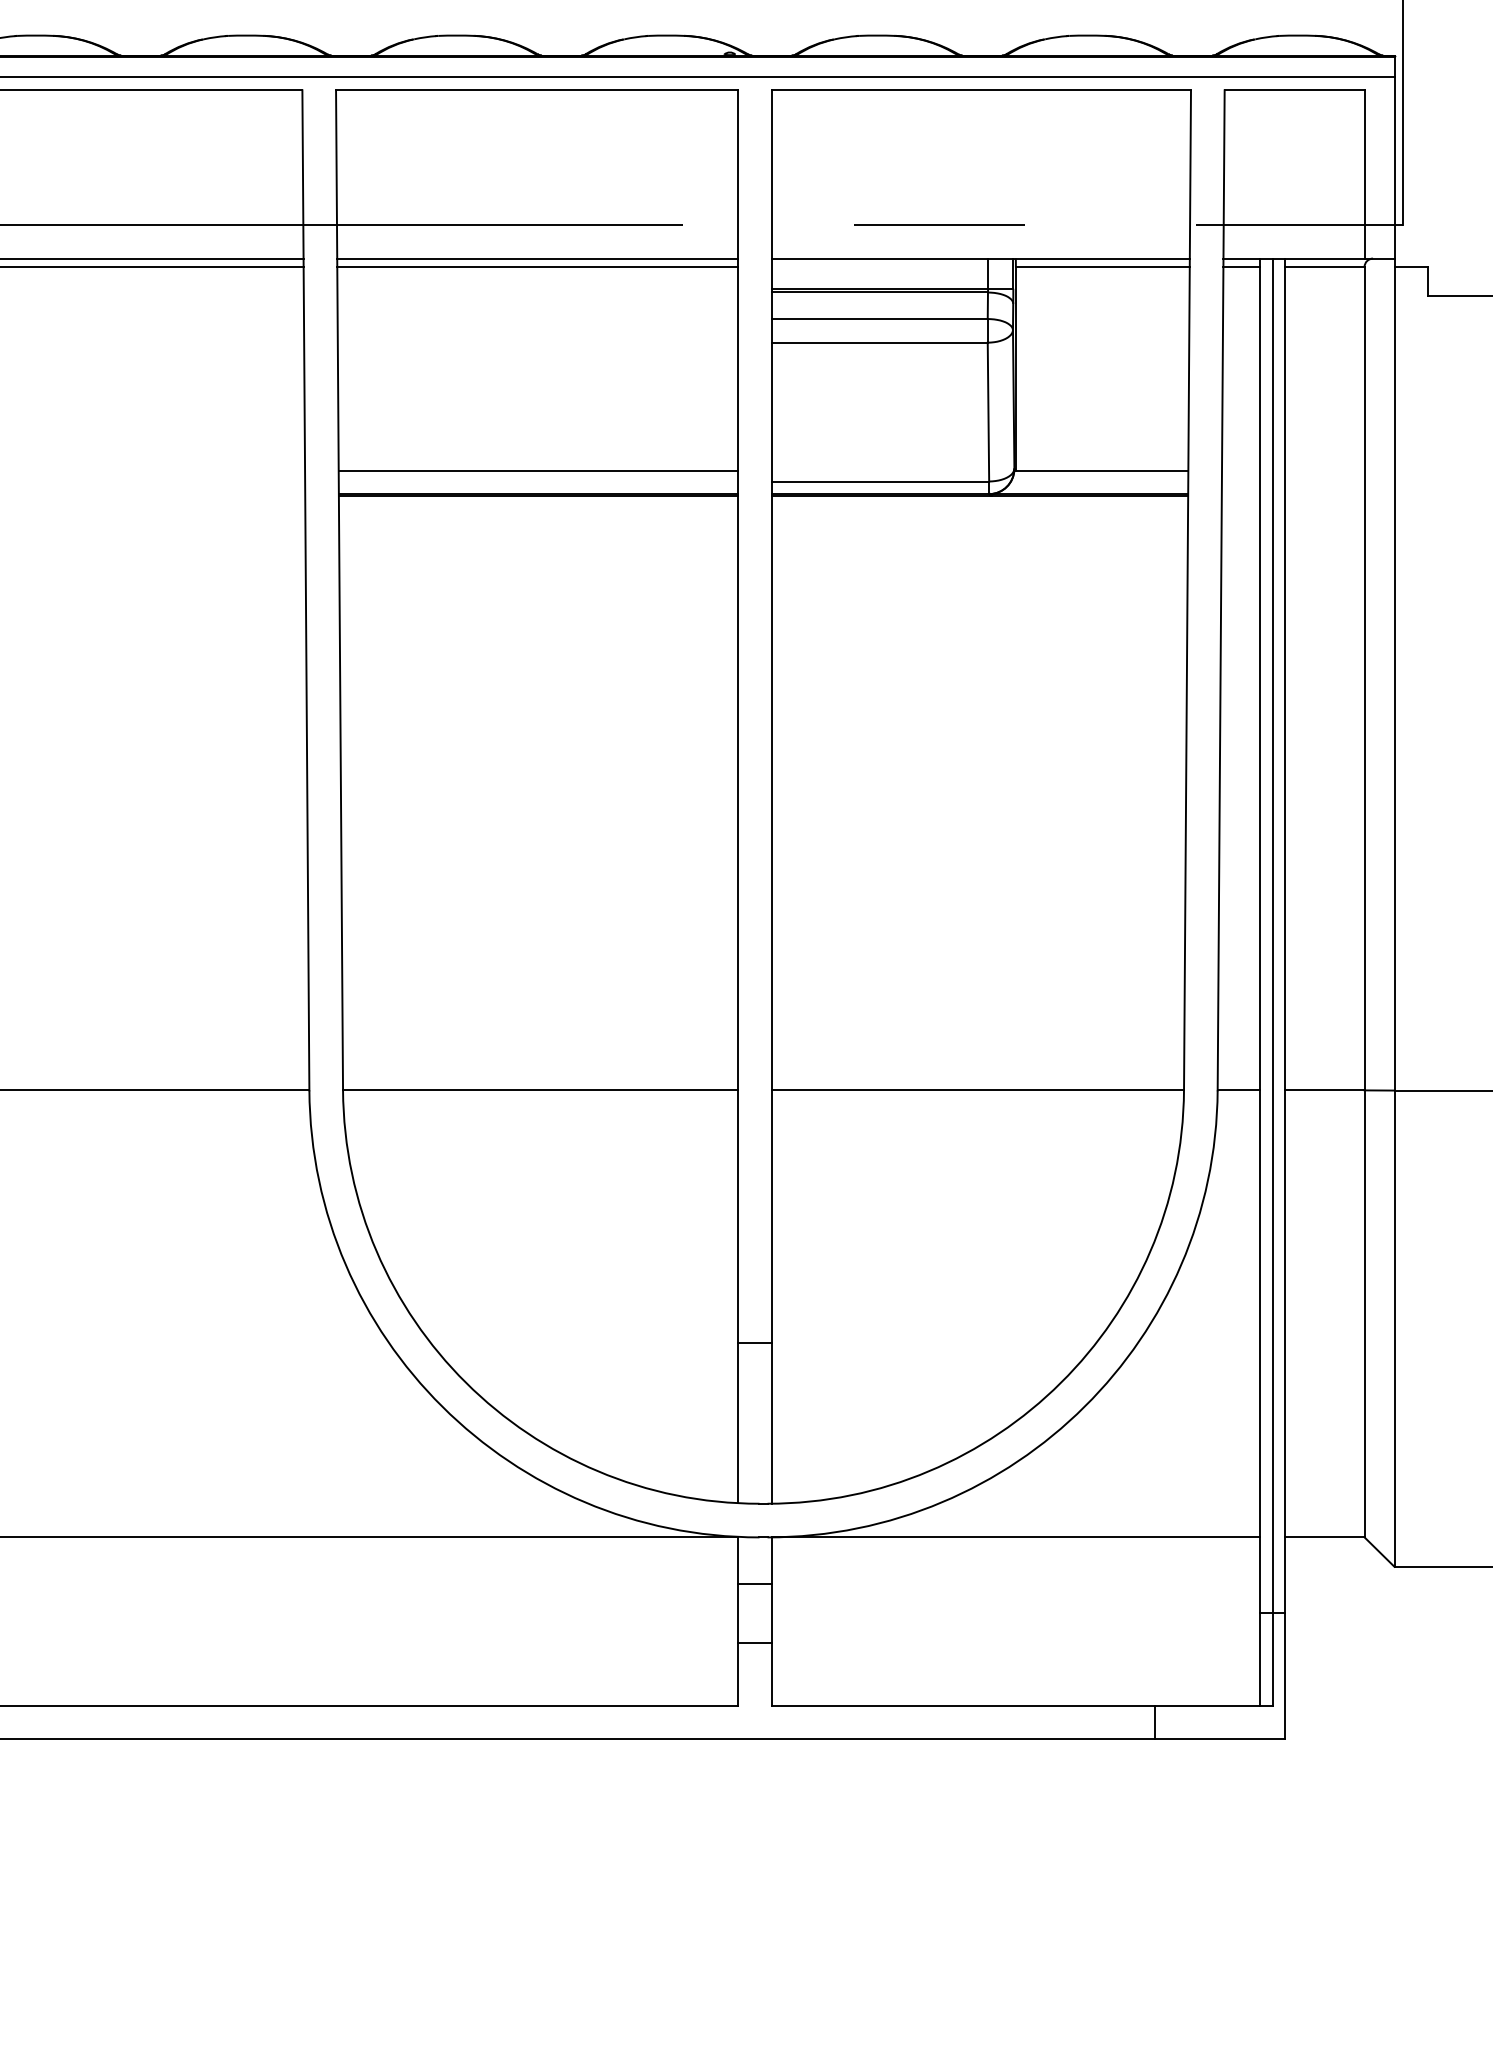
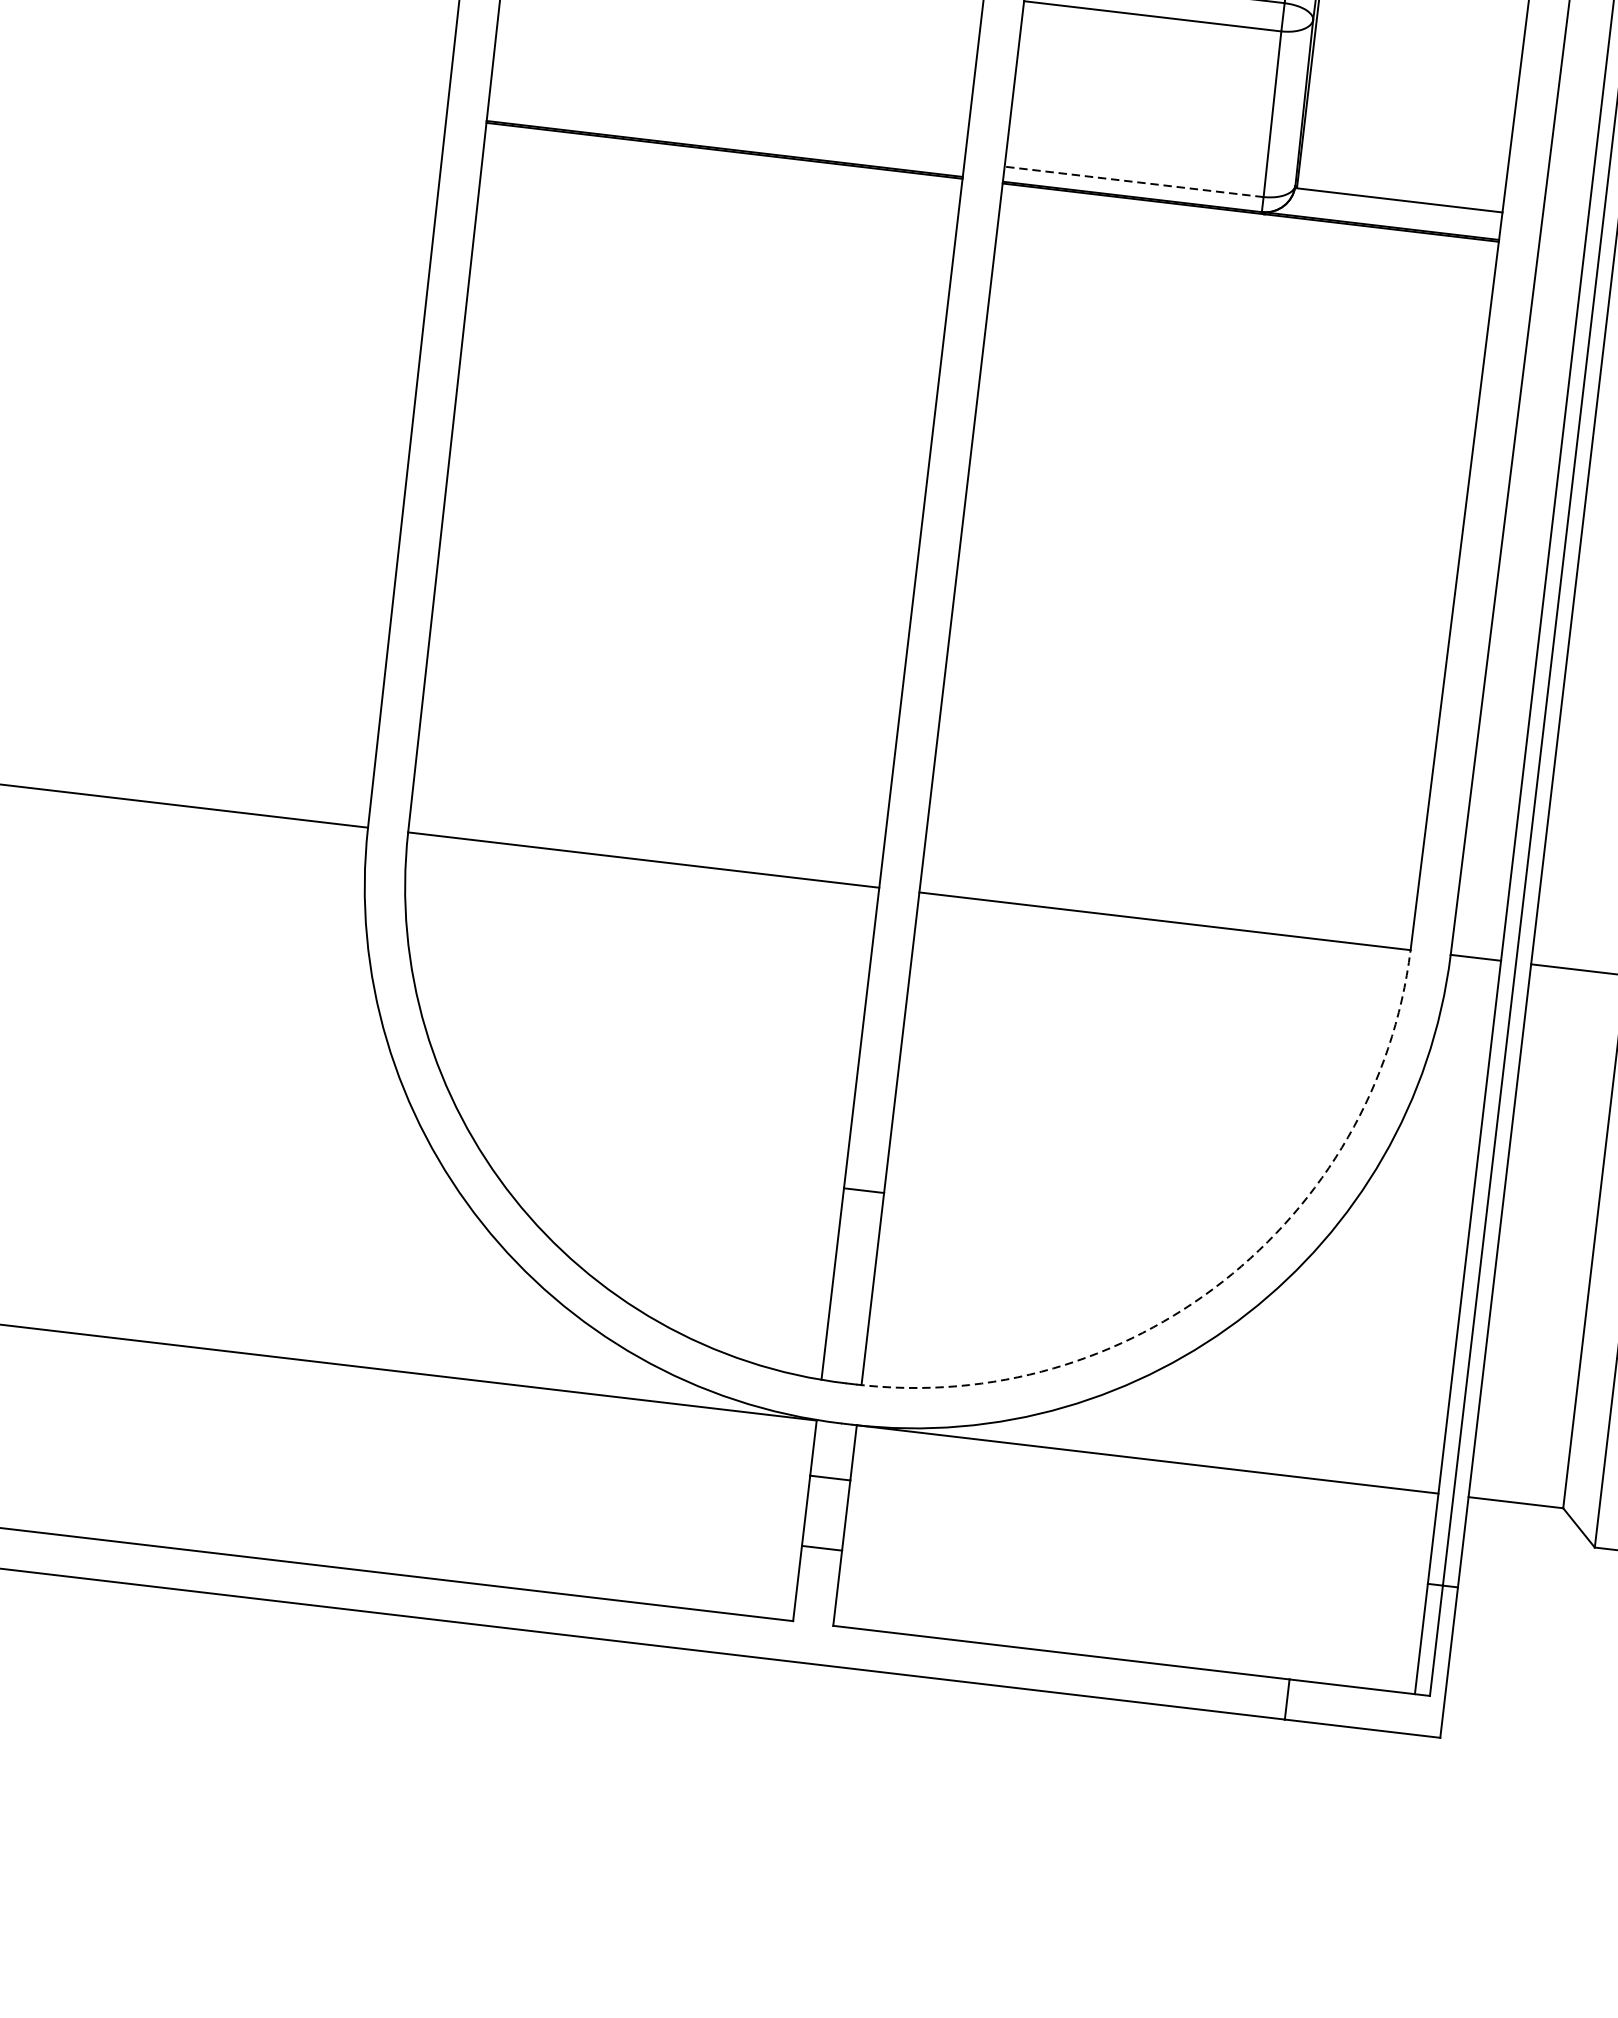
line: (538, 471) -> (727, 122), removed
line: (880, 481) -> (1134, 181), solid -> dashed
arc: (1061, 1382) -> (1223, 1281), solid -> dashed

